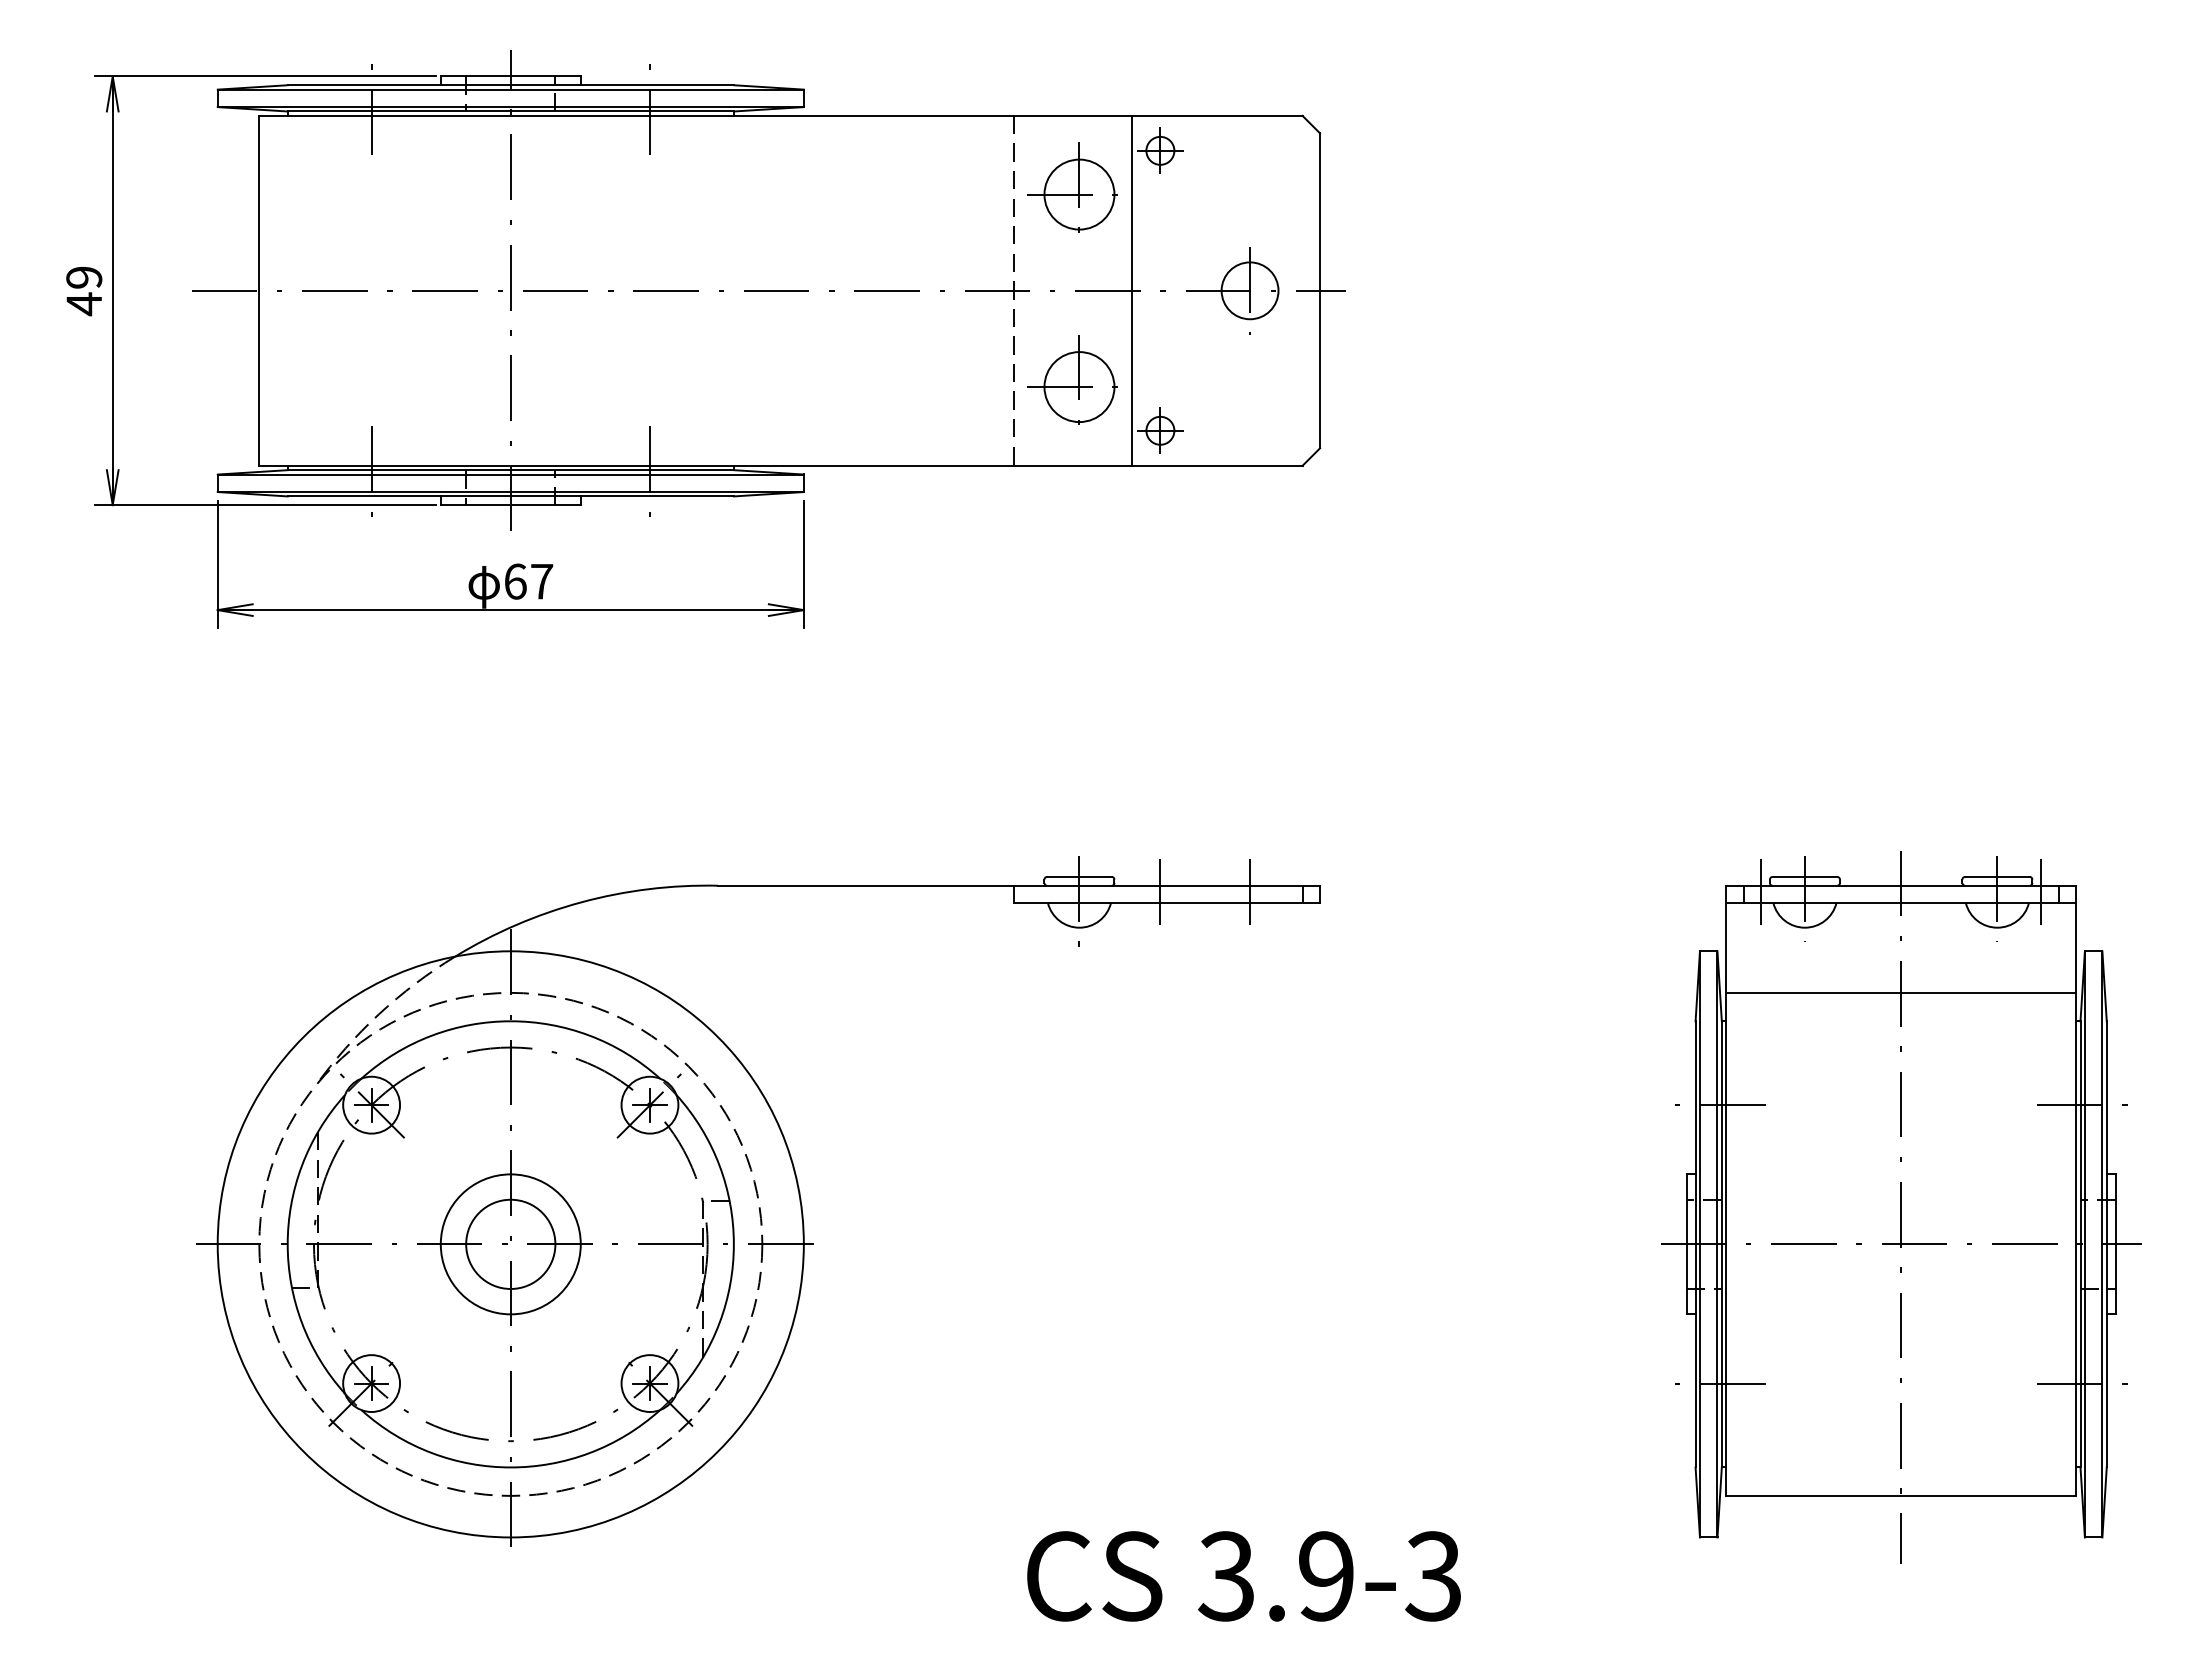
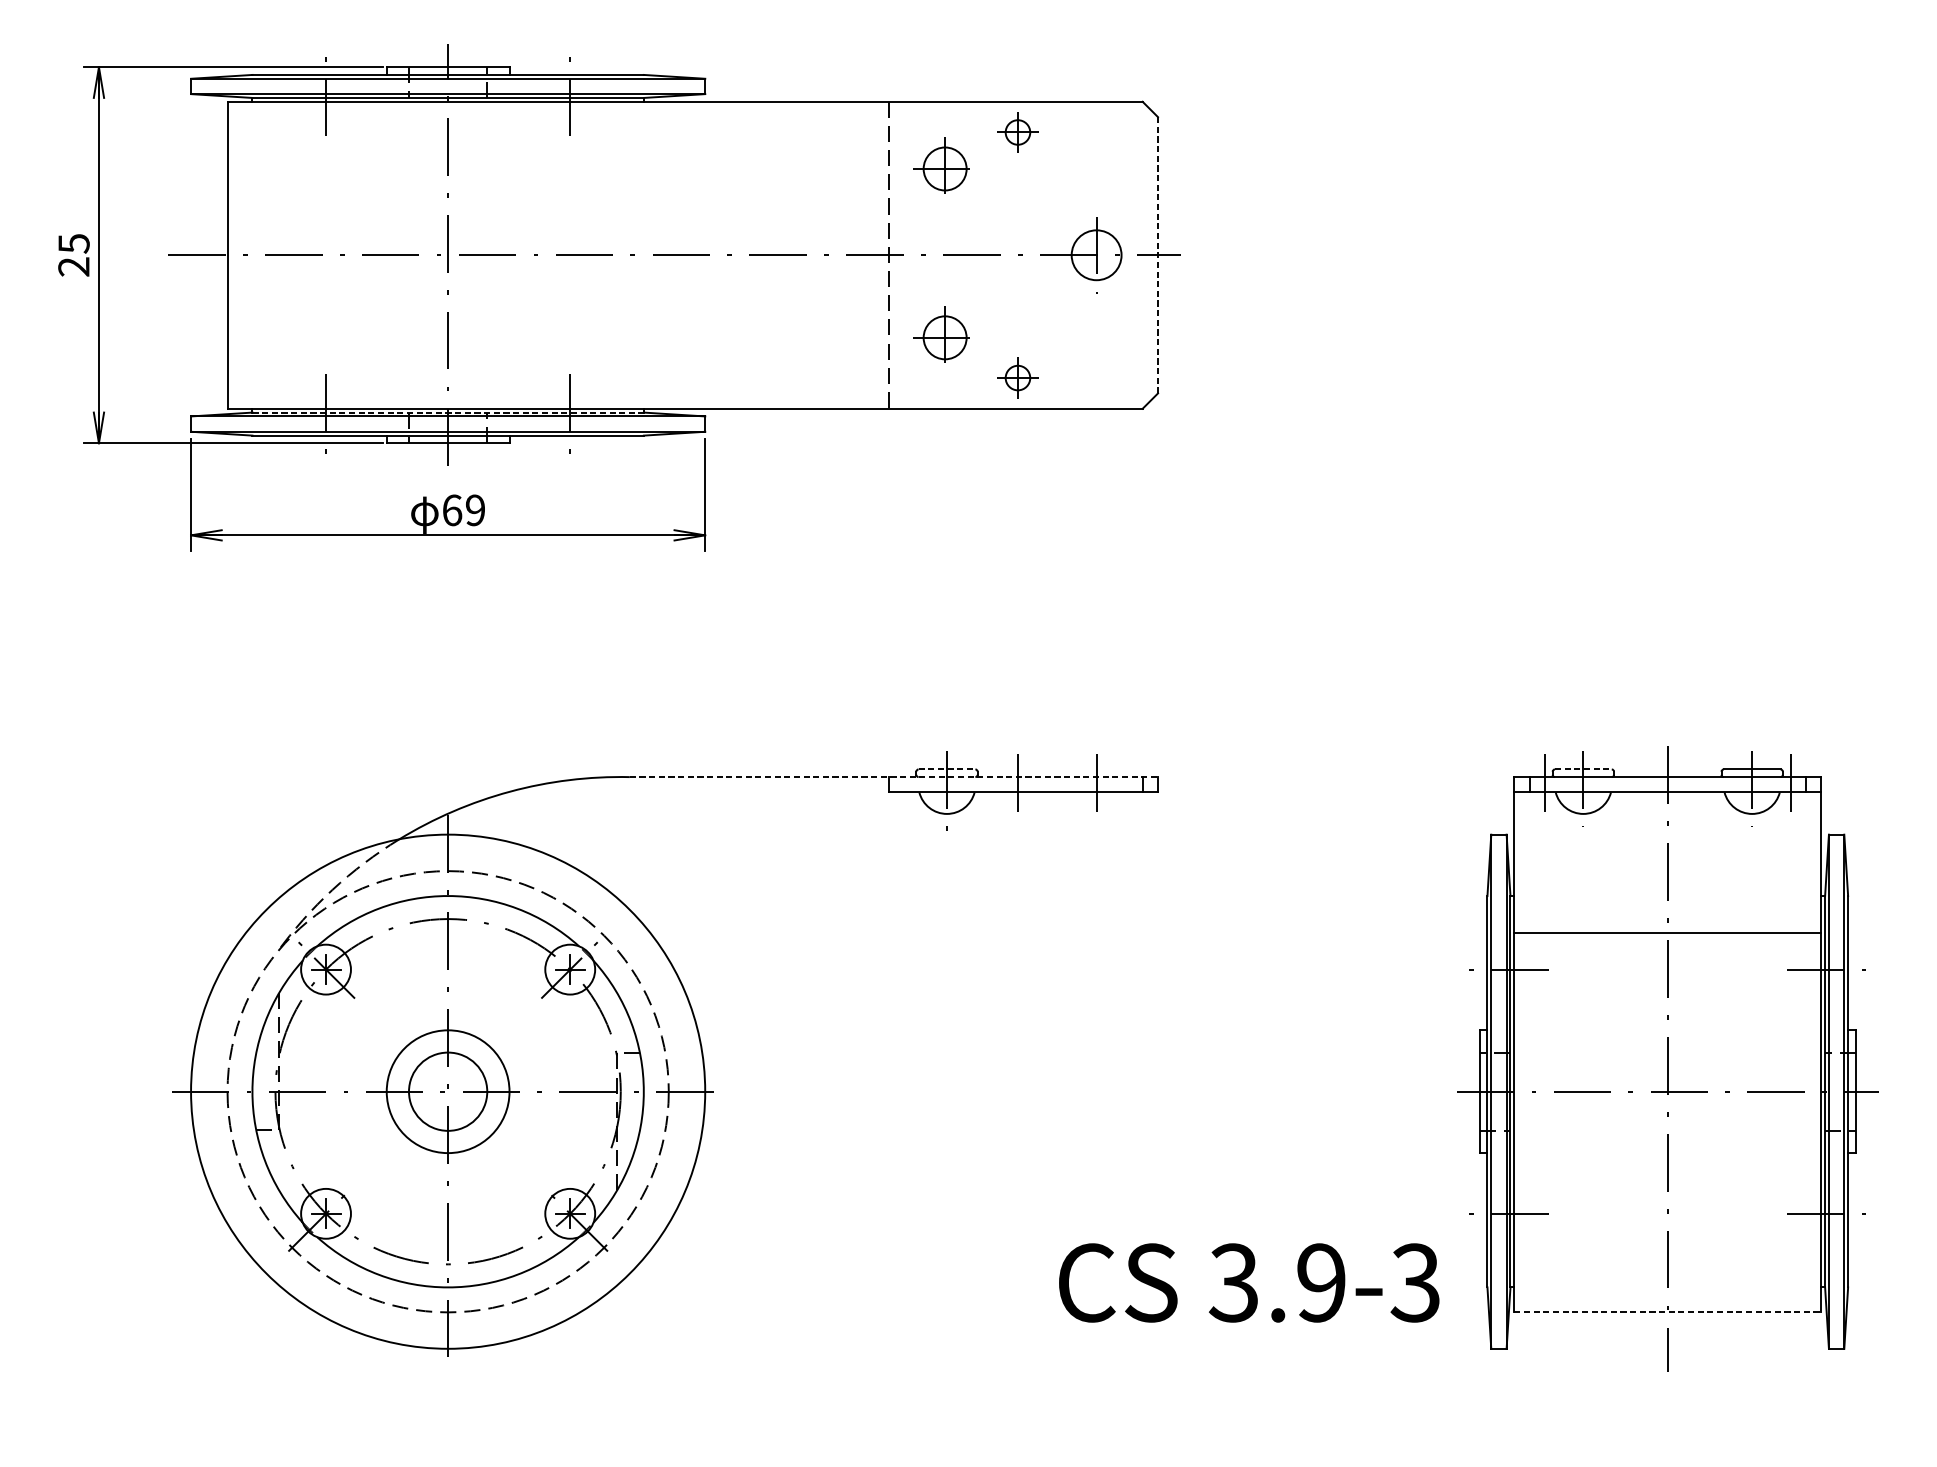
part: (1072, 187) -> (940, 164), size x0.7
line: (1131, 290) -> (992, 254), removed
text: (84, 291) -> (74, 255), 49 -> 25
line: (1320, 291) -> (1158, 255), solid -> dashed
part: (1072, 379) -> (940, 333), size x0.7
line: (511, 470) -> (448, 412), solid -> dashed
text: (542, 581) -> (475, 510), 67 -> 69
line: (1079, 876) -> (947, 769), solid -> dashed
line: (1805, 876) -> (1583, 769), solid -> dashed
line: (1019, 885) -> (894, 776), solid -> dashed
line: (1901, 992) -> (1668, 933), moved
line: (1901, 1495) -> (1668, 1312), solid -> dashed
text: (1243, 1576) -> (1248, 1283), moved

